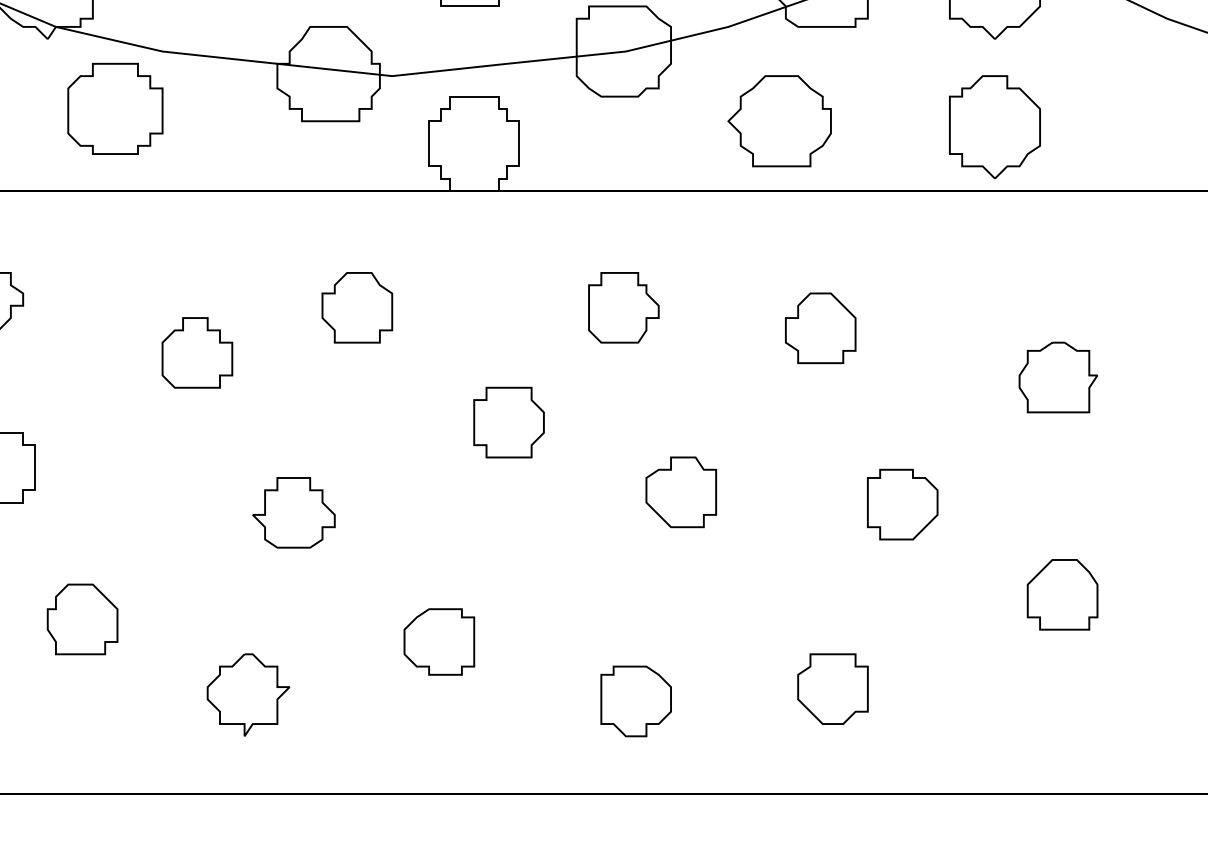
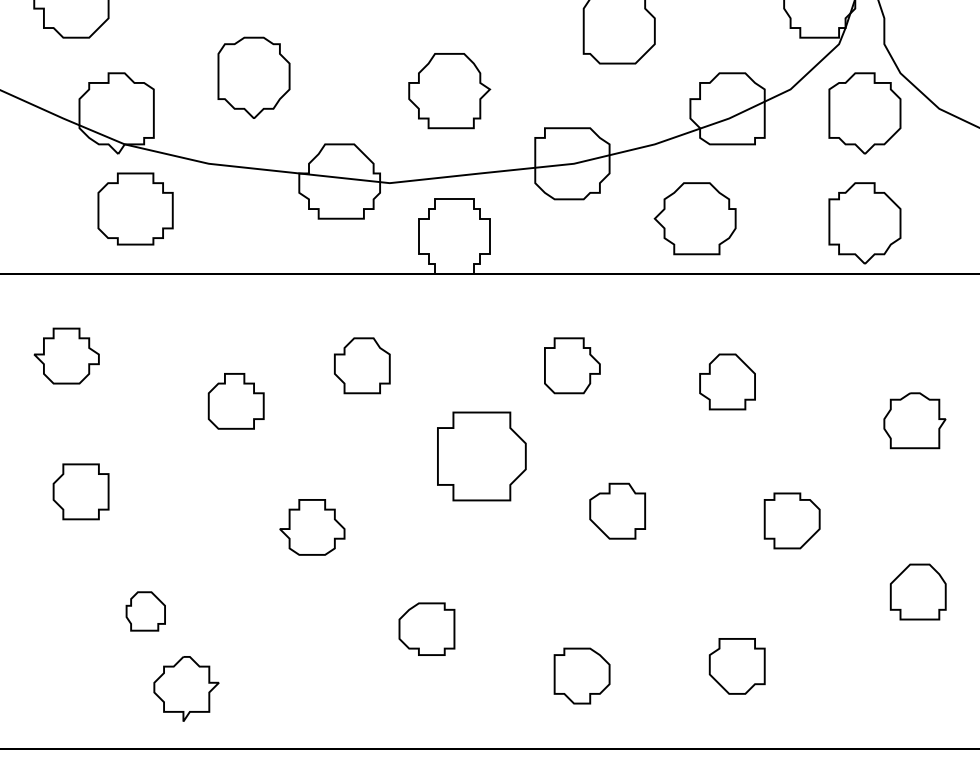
part: (115, 108) -> (135, 208), moved
part: (508, 421) -> (481, 455), size x1.6
part: (82, 619) -> (145, 611), size x0.7
part: (248, 694) -> (186, 688), moved

